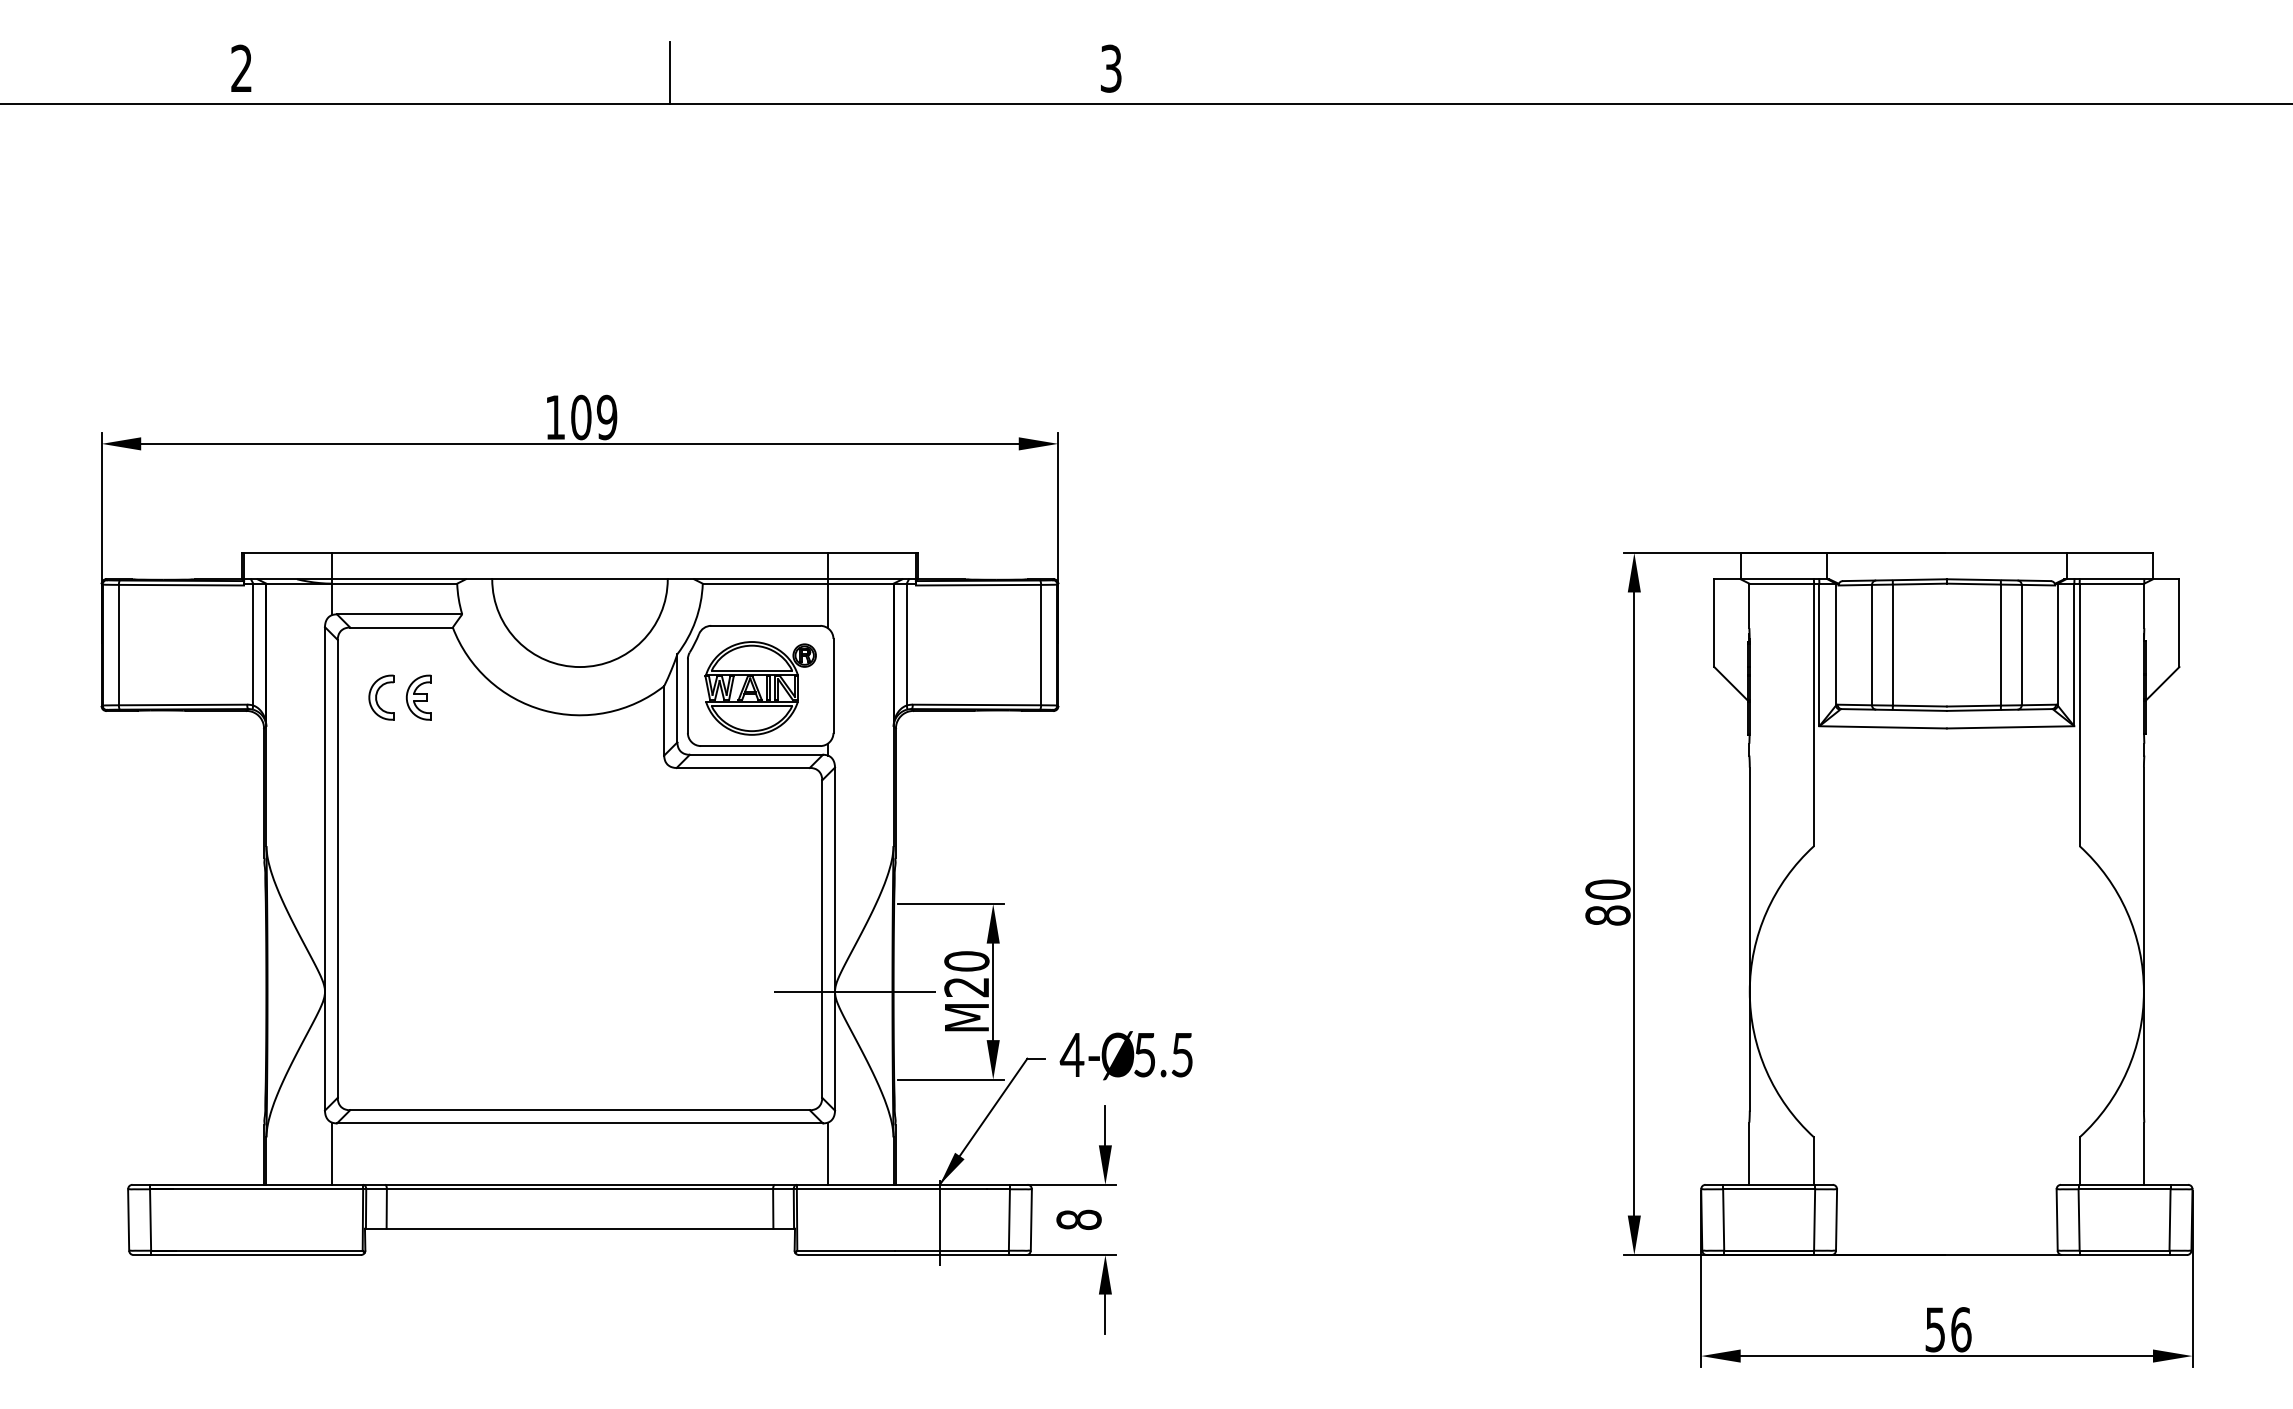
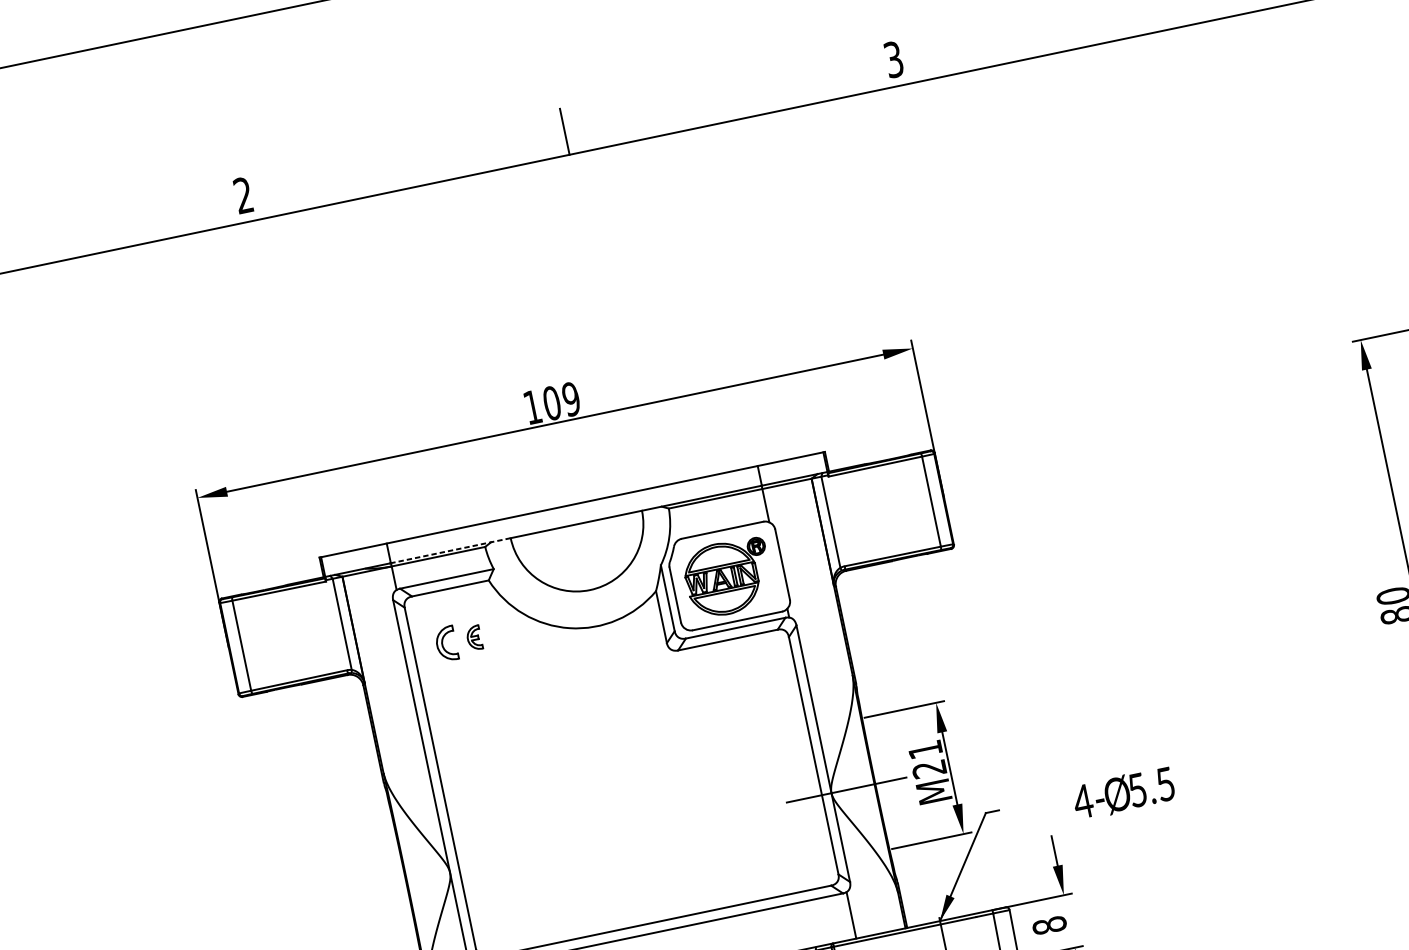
line: (411, 579) -> (450, 550), solid -> dashed
part: (418, 697) -> (474, 638), size x0.7
text: (966, 961) -> (925, 749), M20 -> M21
text: (1125, 1055) -> (1123, 793), moved

